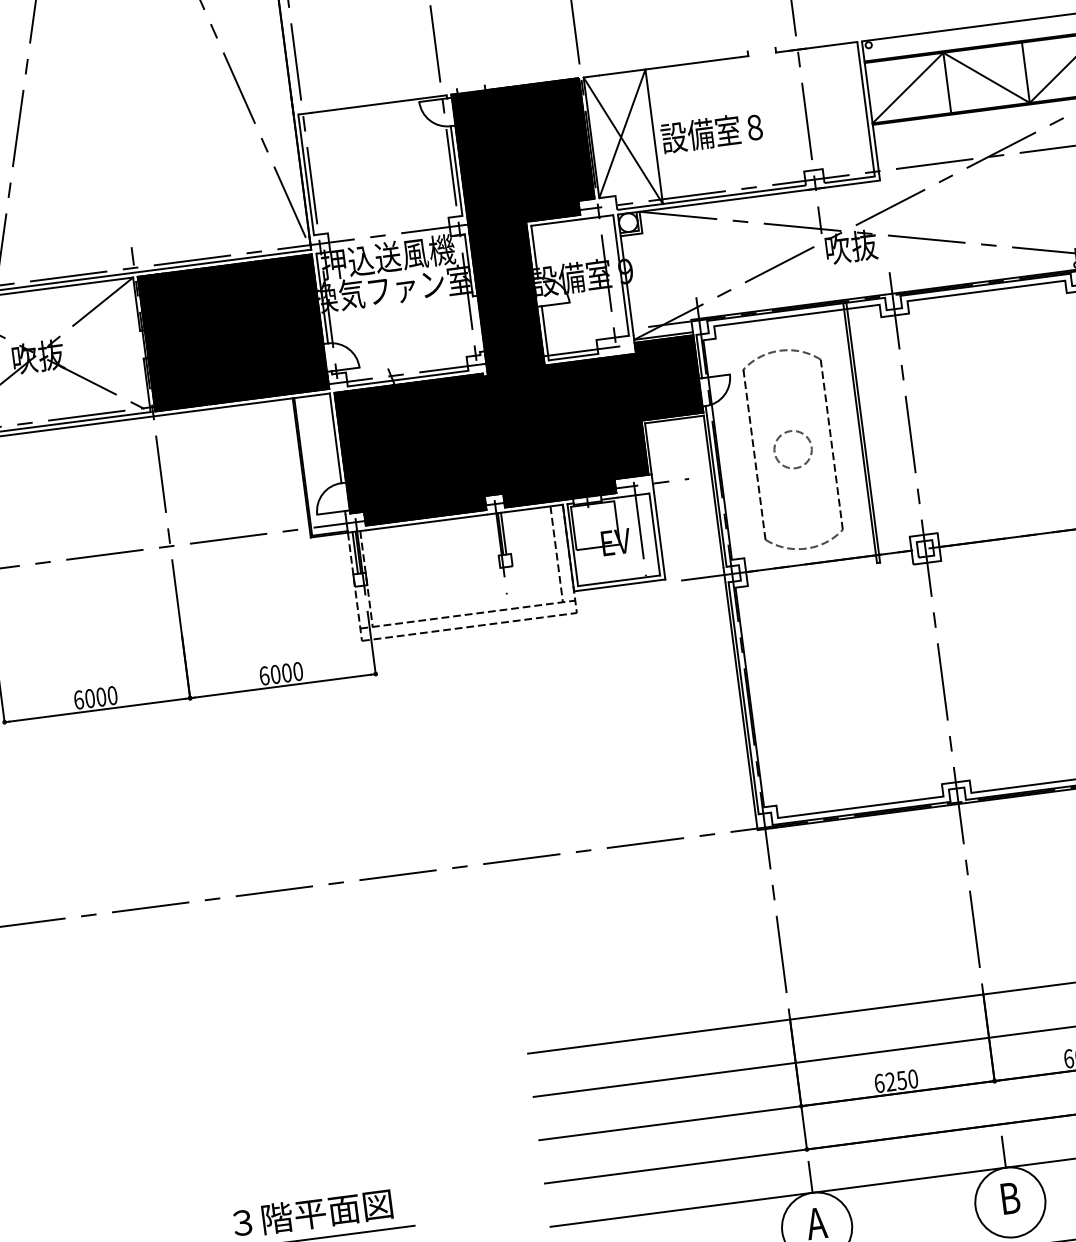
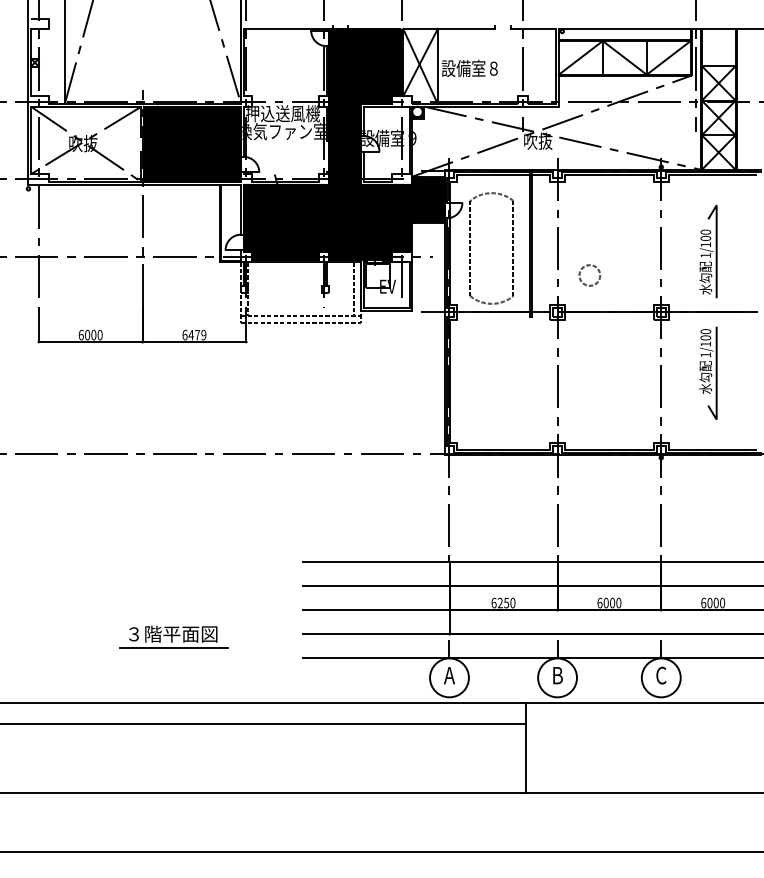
circle: (792, 449) -> (589, 275), moved
text: (286, 671) -> (197, 334), 6000 -> 6479

